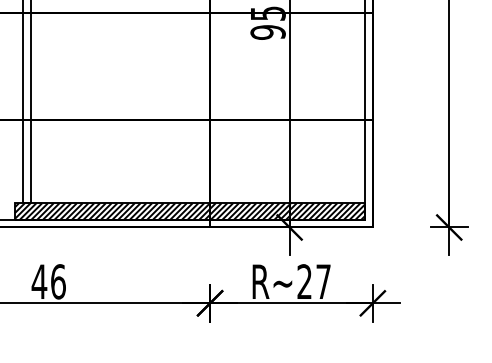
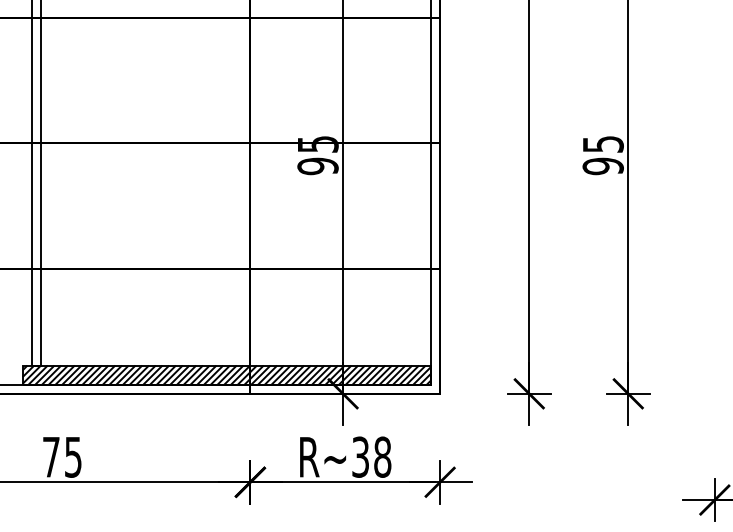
text: (49, 281) -> (62, 456), 46 -> 75
text: (313, 281) -> (371, 456), R~27 -> R~38

